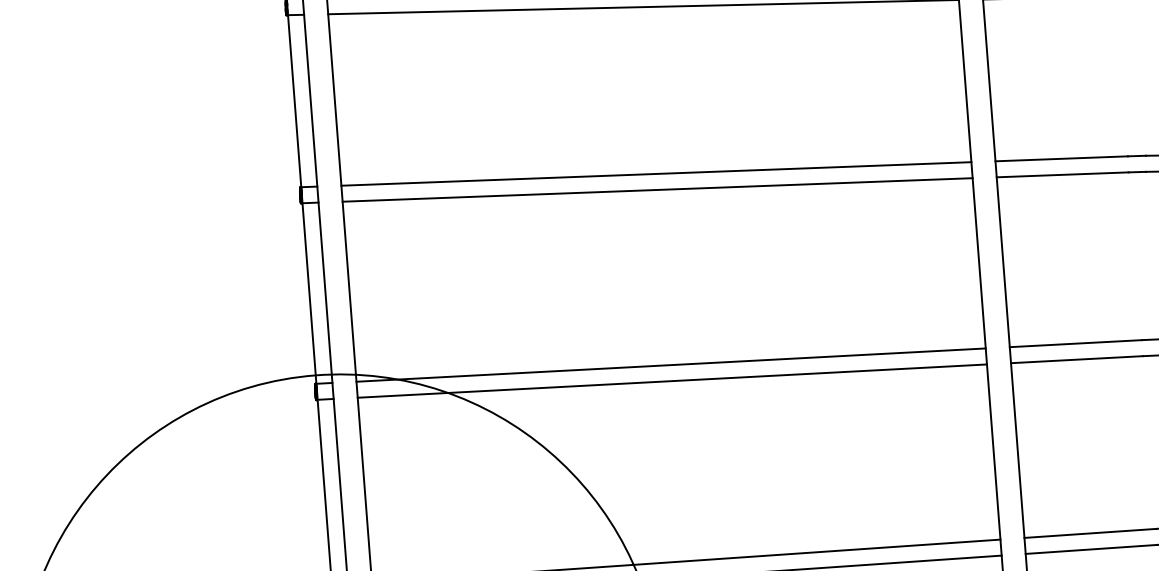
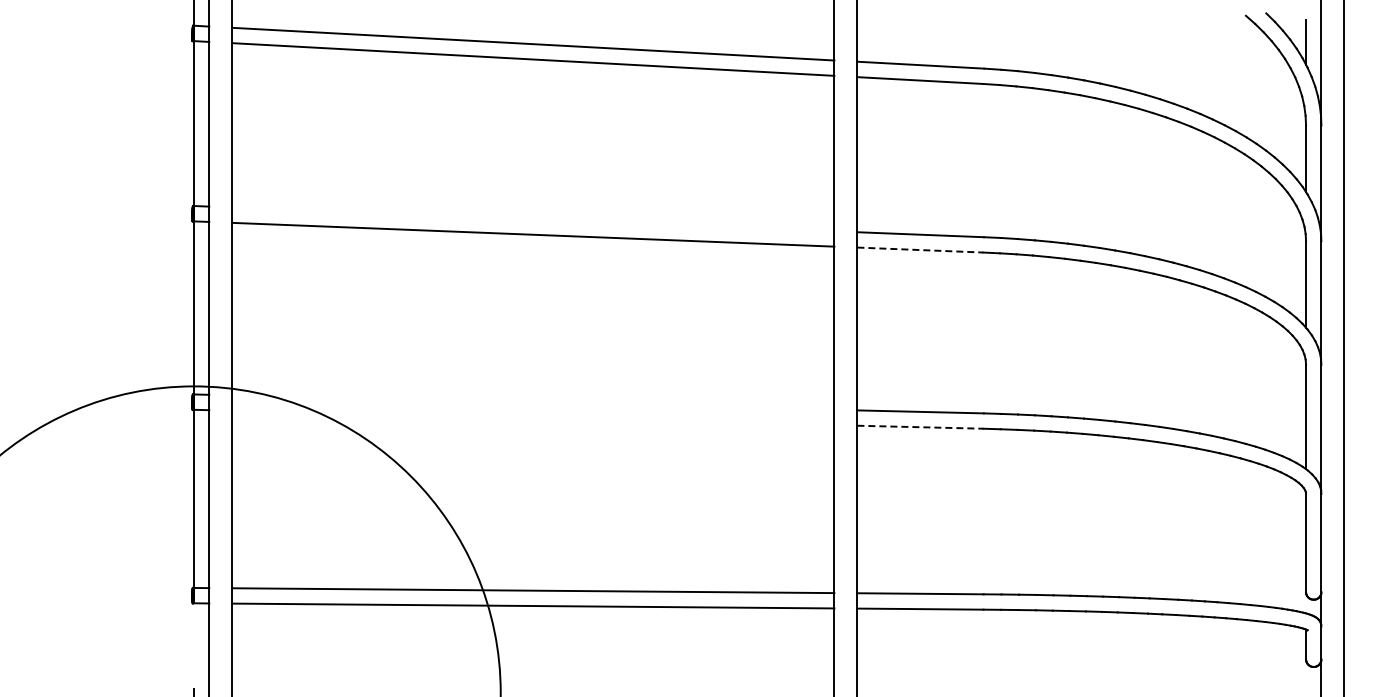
line: (656, 174) -> (533, 219), removed
line: (1062, 175) -> (920, 250), solid -> dashed
line: (1077, 359) -> (920, 427), solid -> dashed
line: (671, 364) -> (533, 402), removed
line: (672, 380) -> (533, 417), removed

